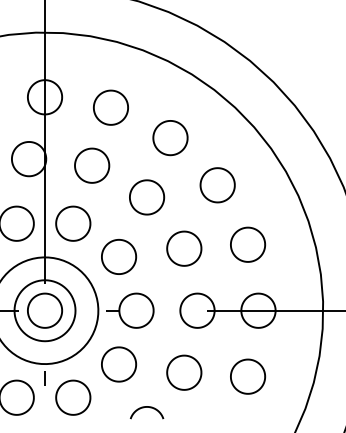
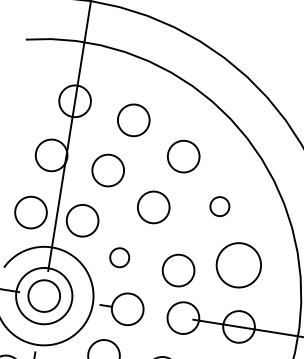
part: (217, 185) -> (219, 206), size x0.6
part: (248, 244) -> (239, 265), size x1.4
part: (184, 248) -> (178, 270), moved
part: (119, 256) -> (120, 257), size x0.6

